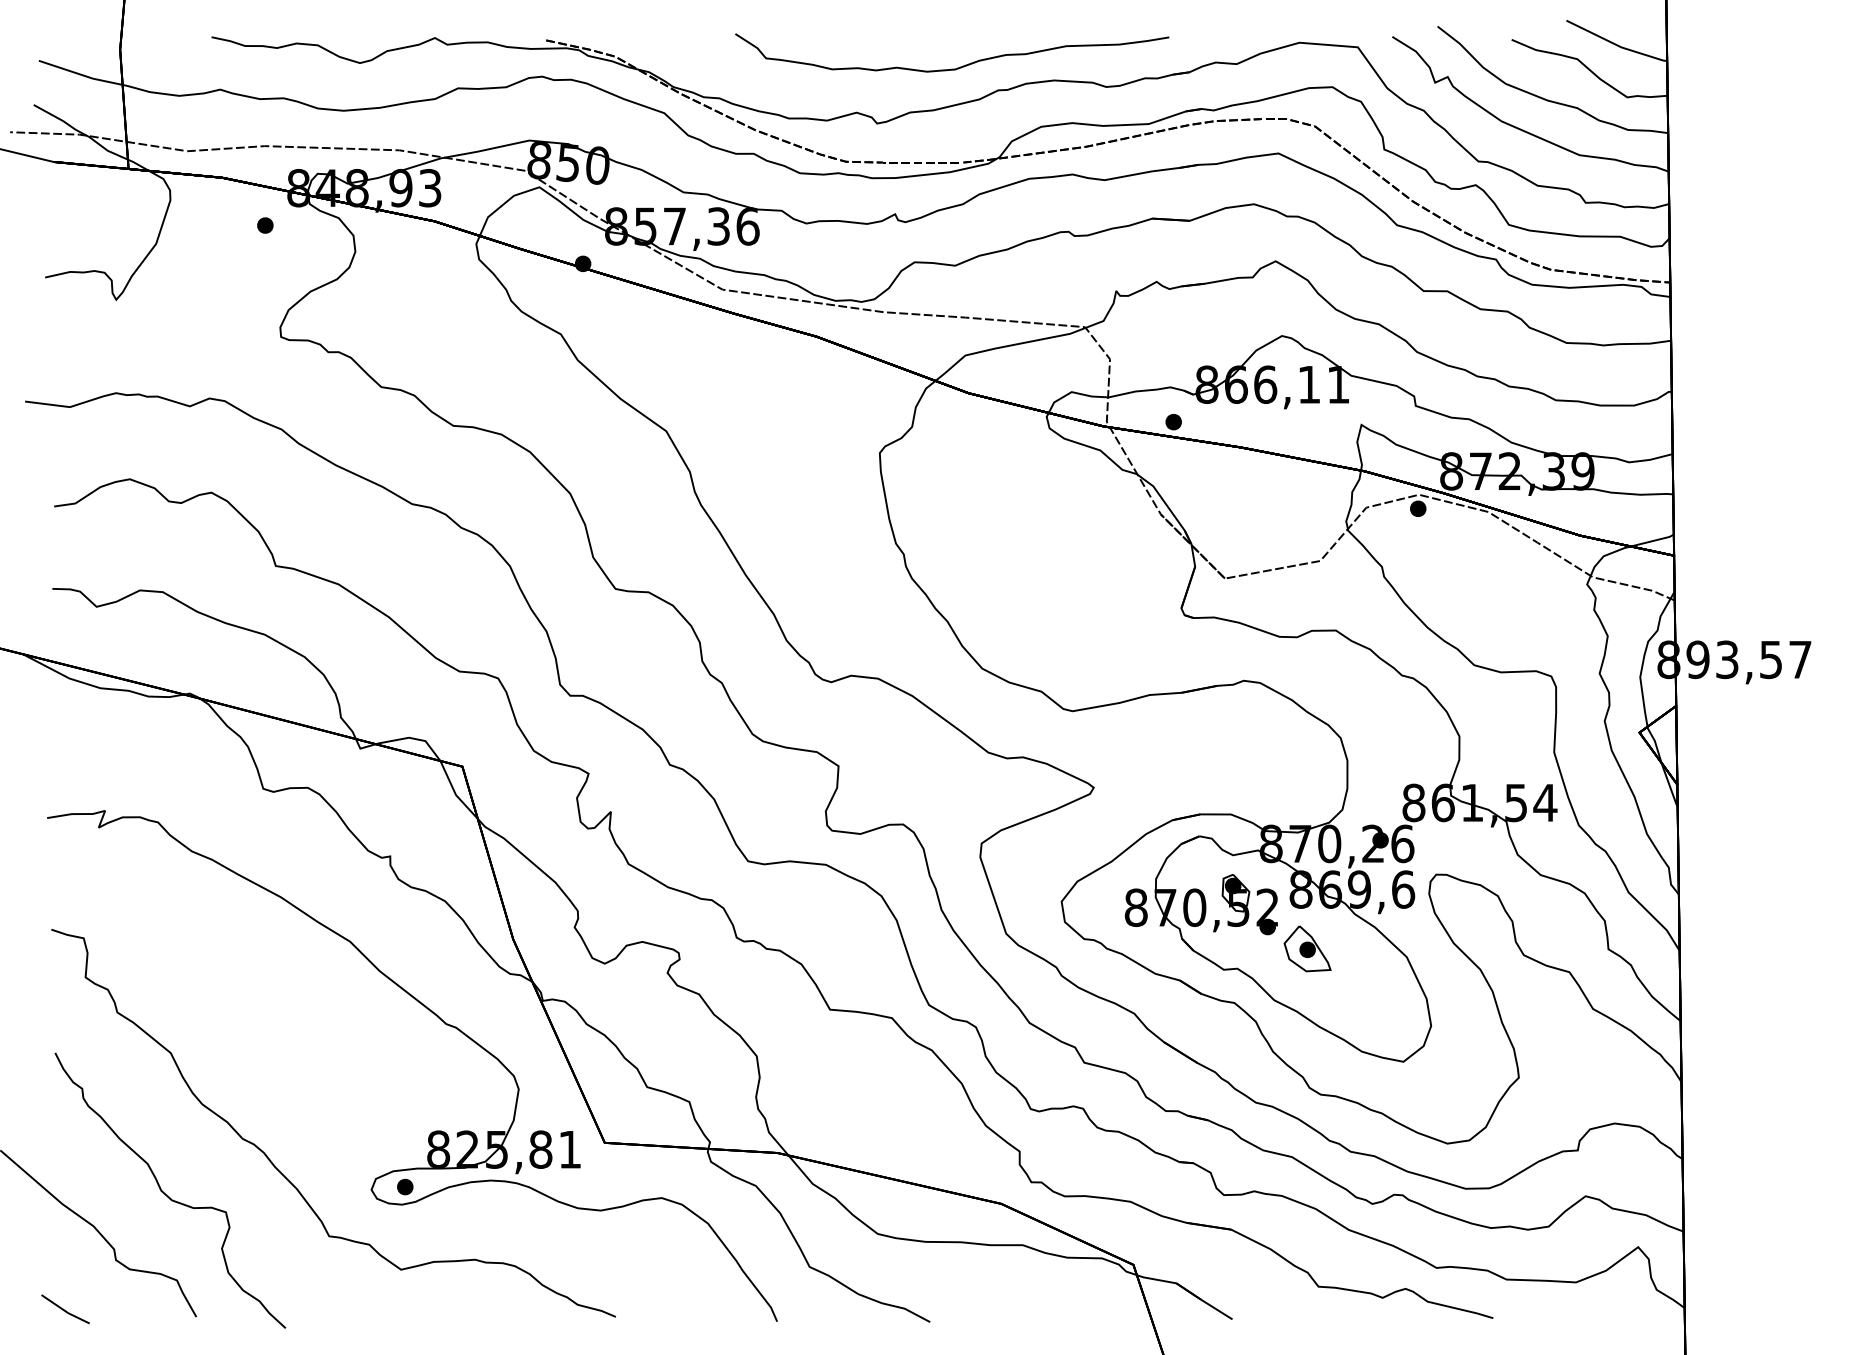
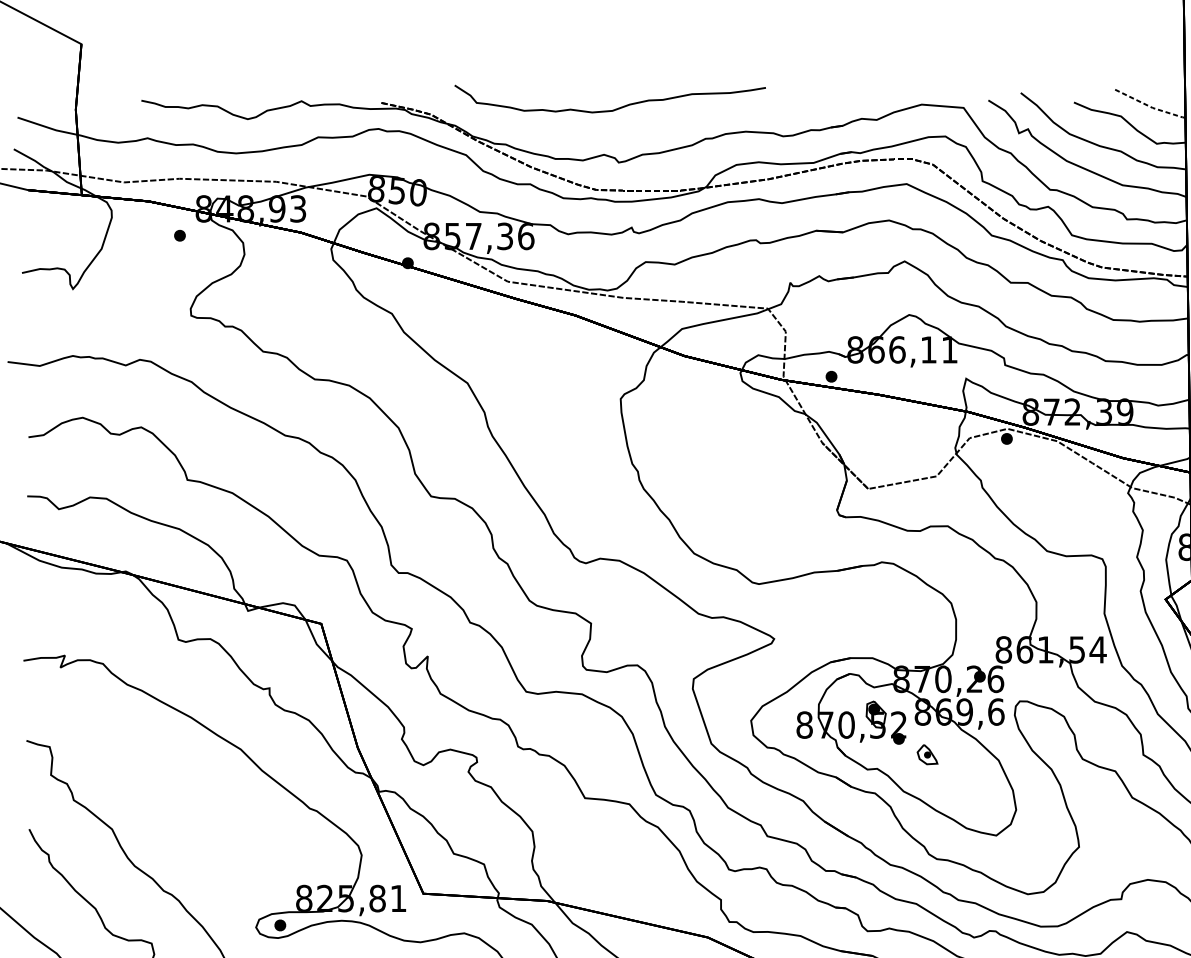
line: (1616, 44) -> (1149, 105), solid -> dashed
curve: (957, 67) -> (614, 109), moved
part: (1307, 948) -> (927, 754), size x0.6

